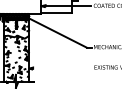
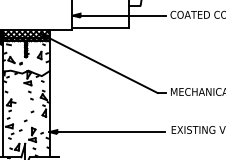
line: (59, 68) -> (106, 131), added

